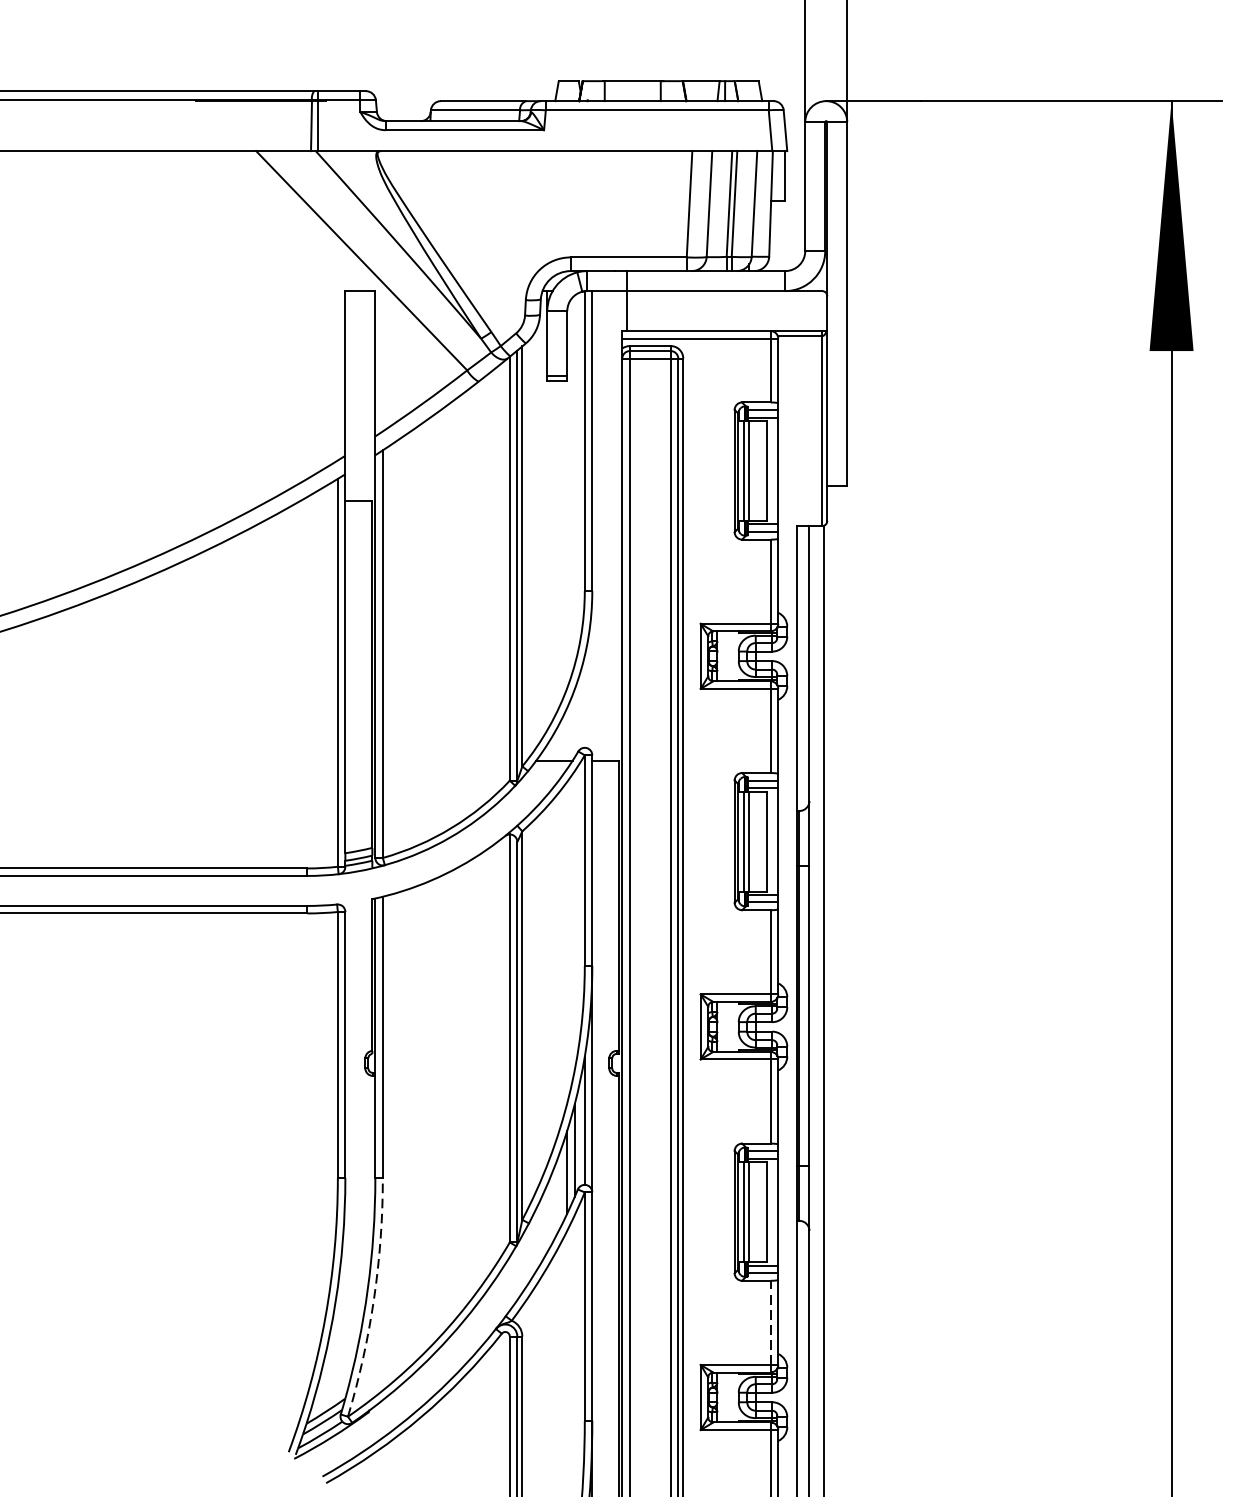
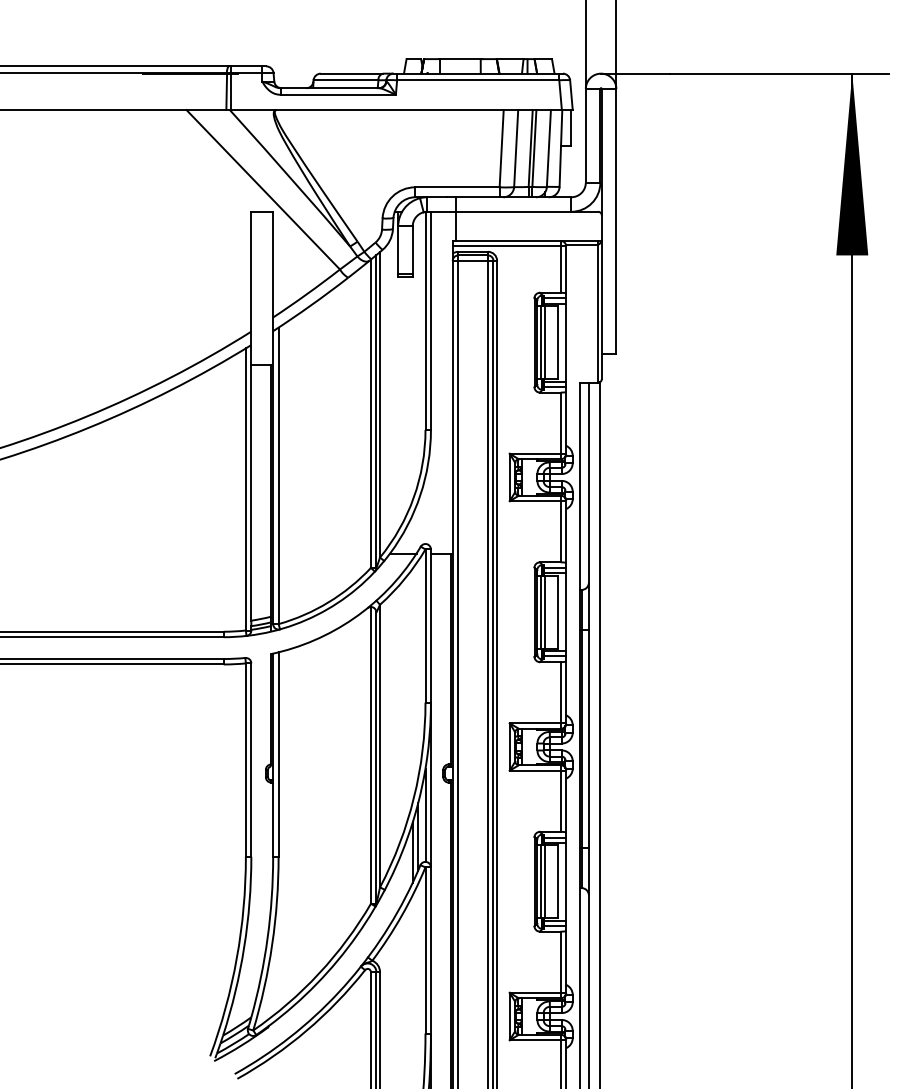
arc: (374, 1298) -> (272, 944), dashed -> solid
line: (770, 1323) -> (560, 962), dashed -> solid

